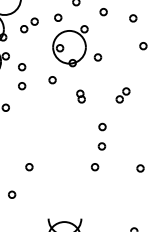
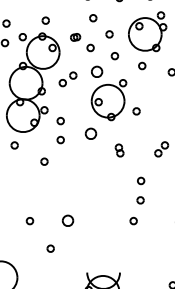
part: (57, 17) -> (96, 71), size x1.6
part: (52, 80) -> (91, 134), size x1.6
part: (28, 167) -> (67, 221), size x1.6

